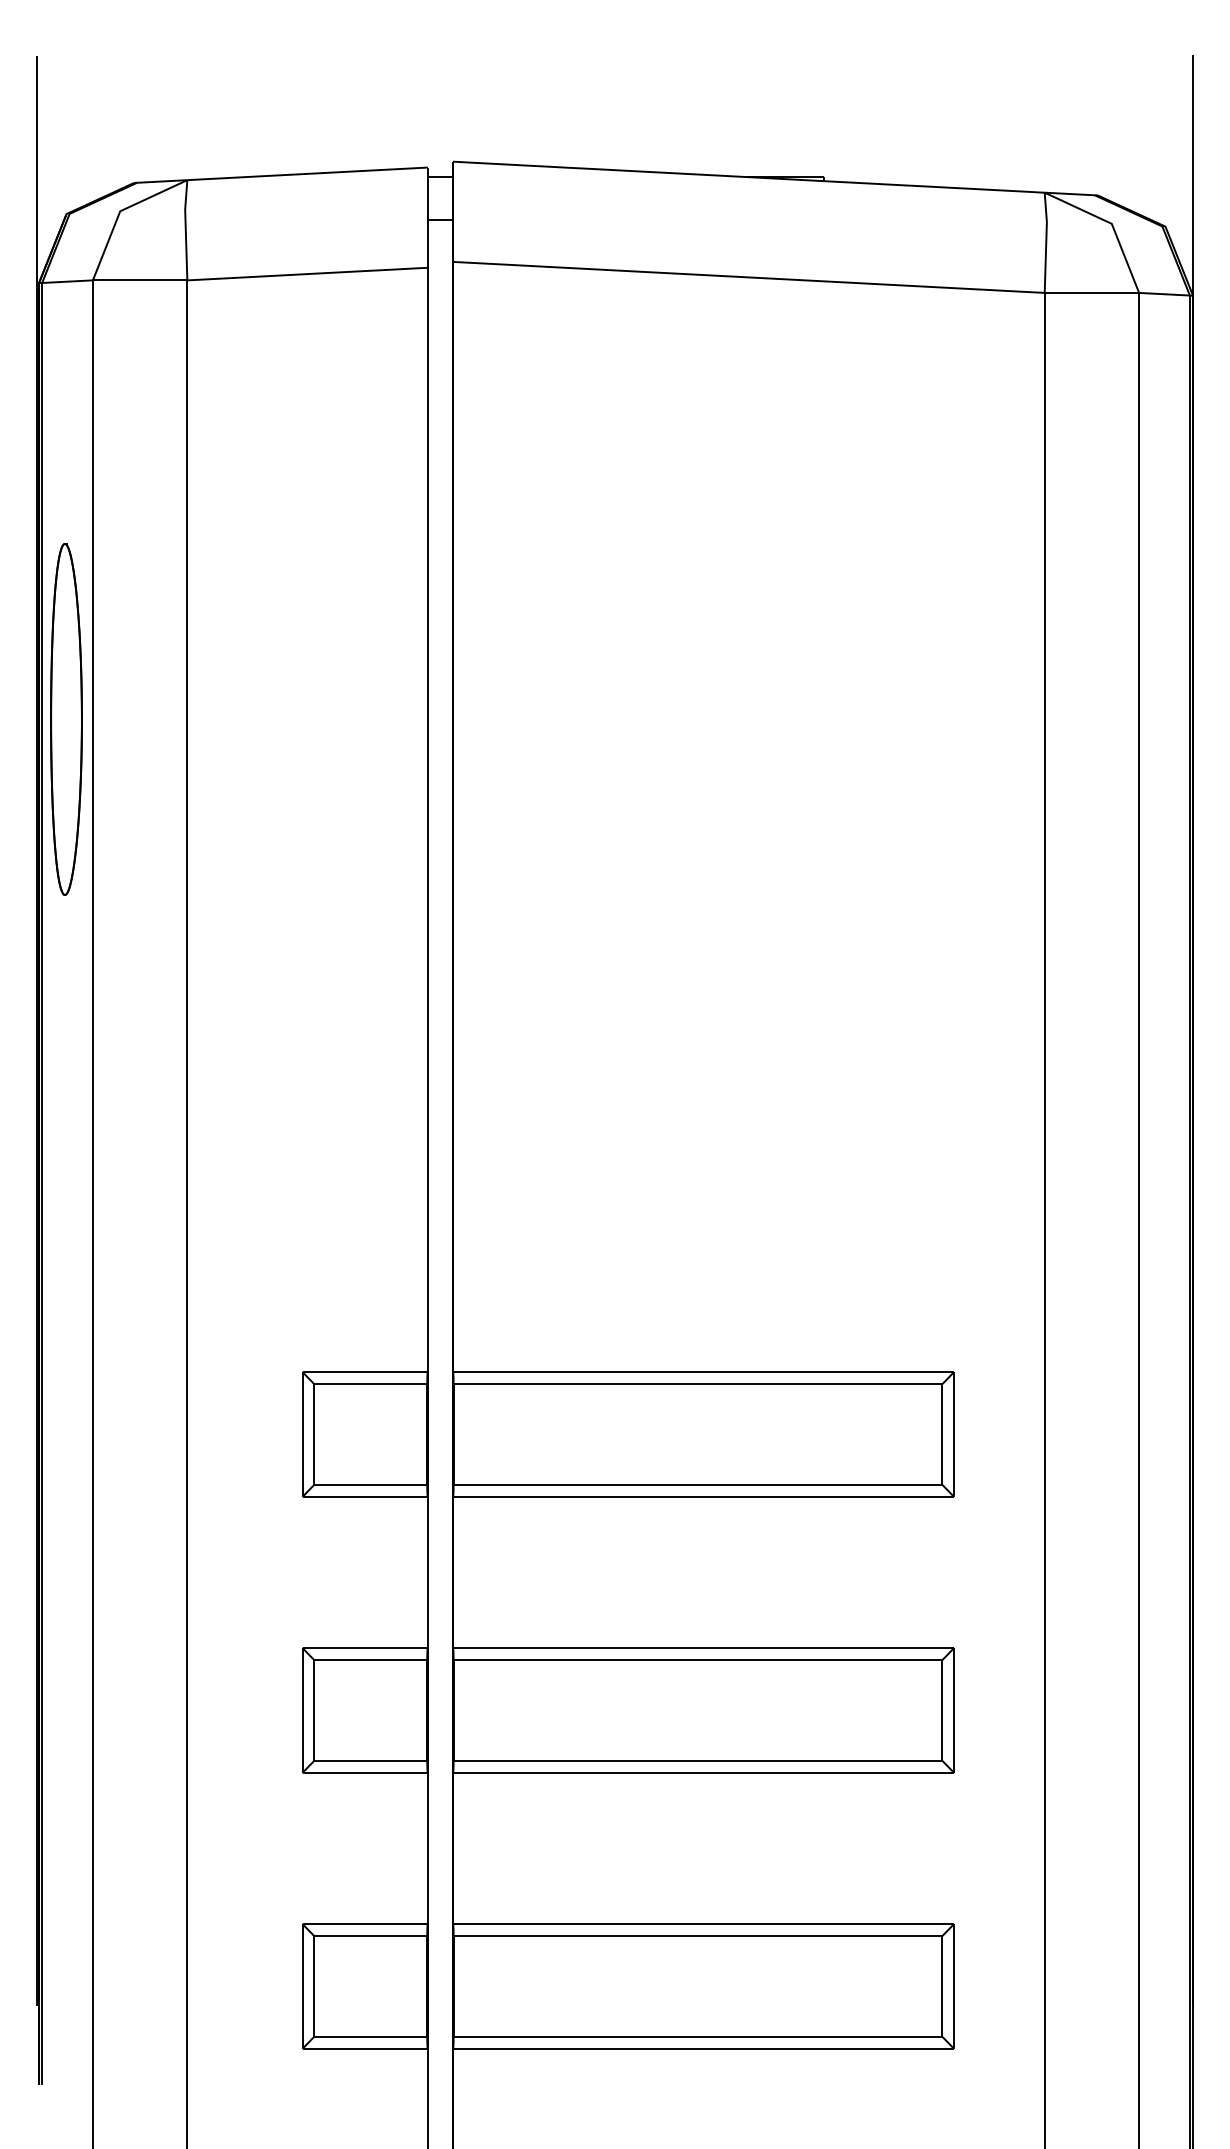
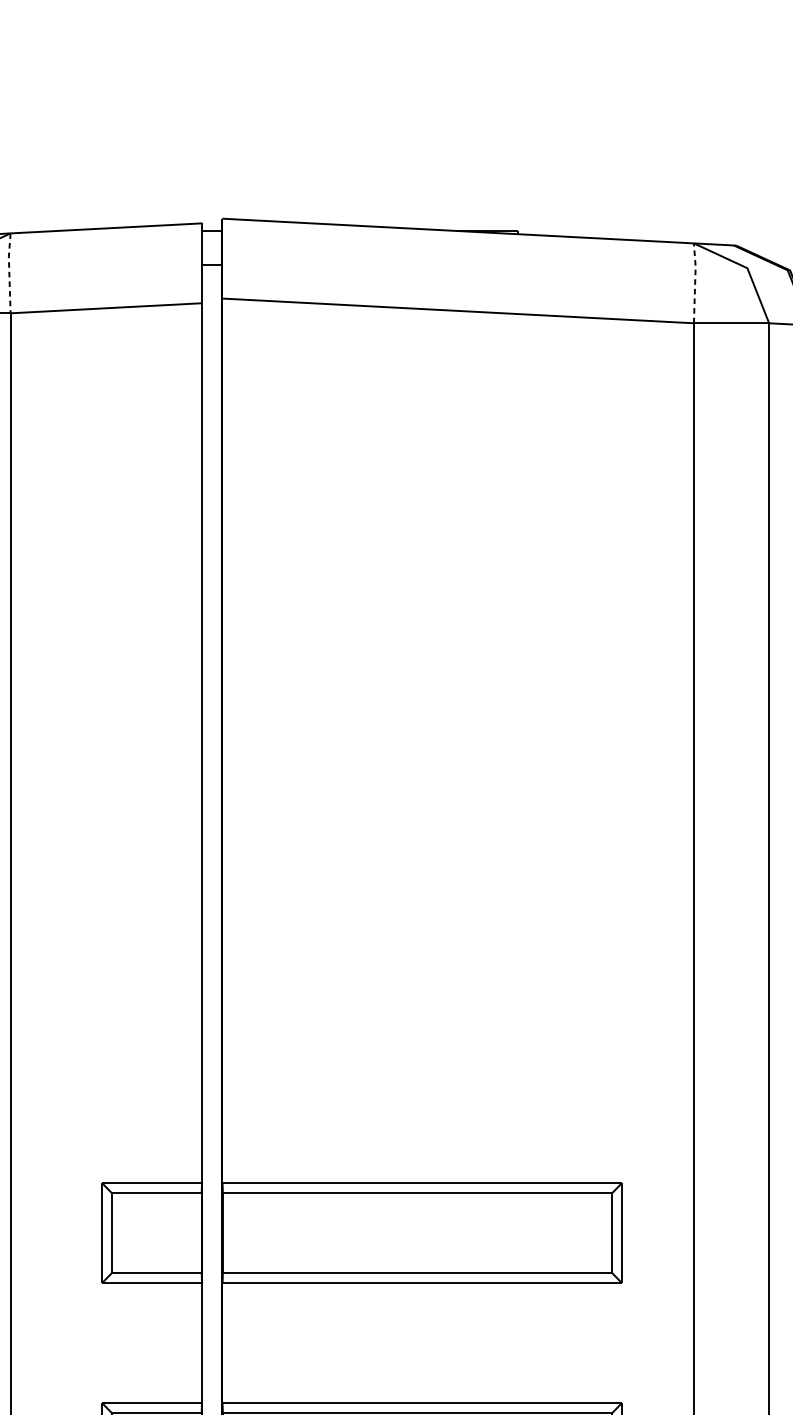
line: (185, 229) -> (9, 272), solid -> dashed
line: (1046, 242) -> (695, 283), solid -> dashed

